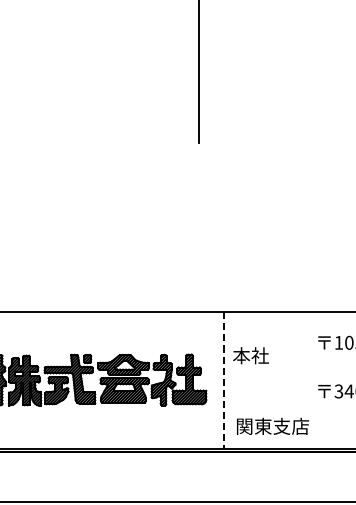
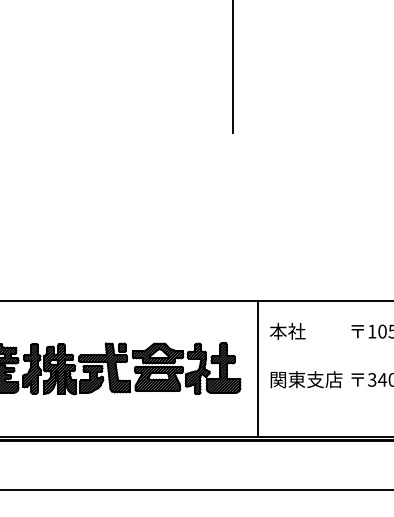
text: (250, 354) -> (287, 330), moved
line: (223, 380) -> (257, 369), dashed -> solid
text: (272, 426) -> (306, 379), moved

